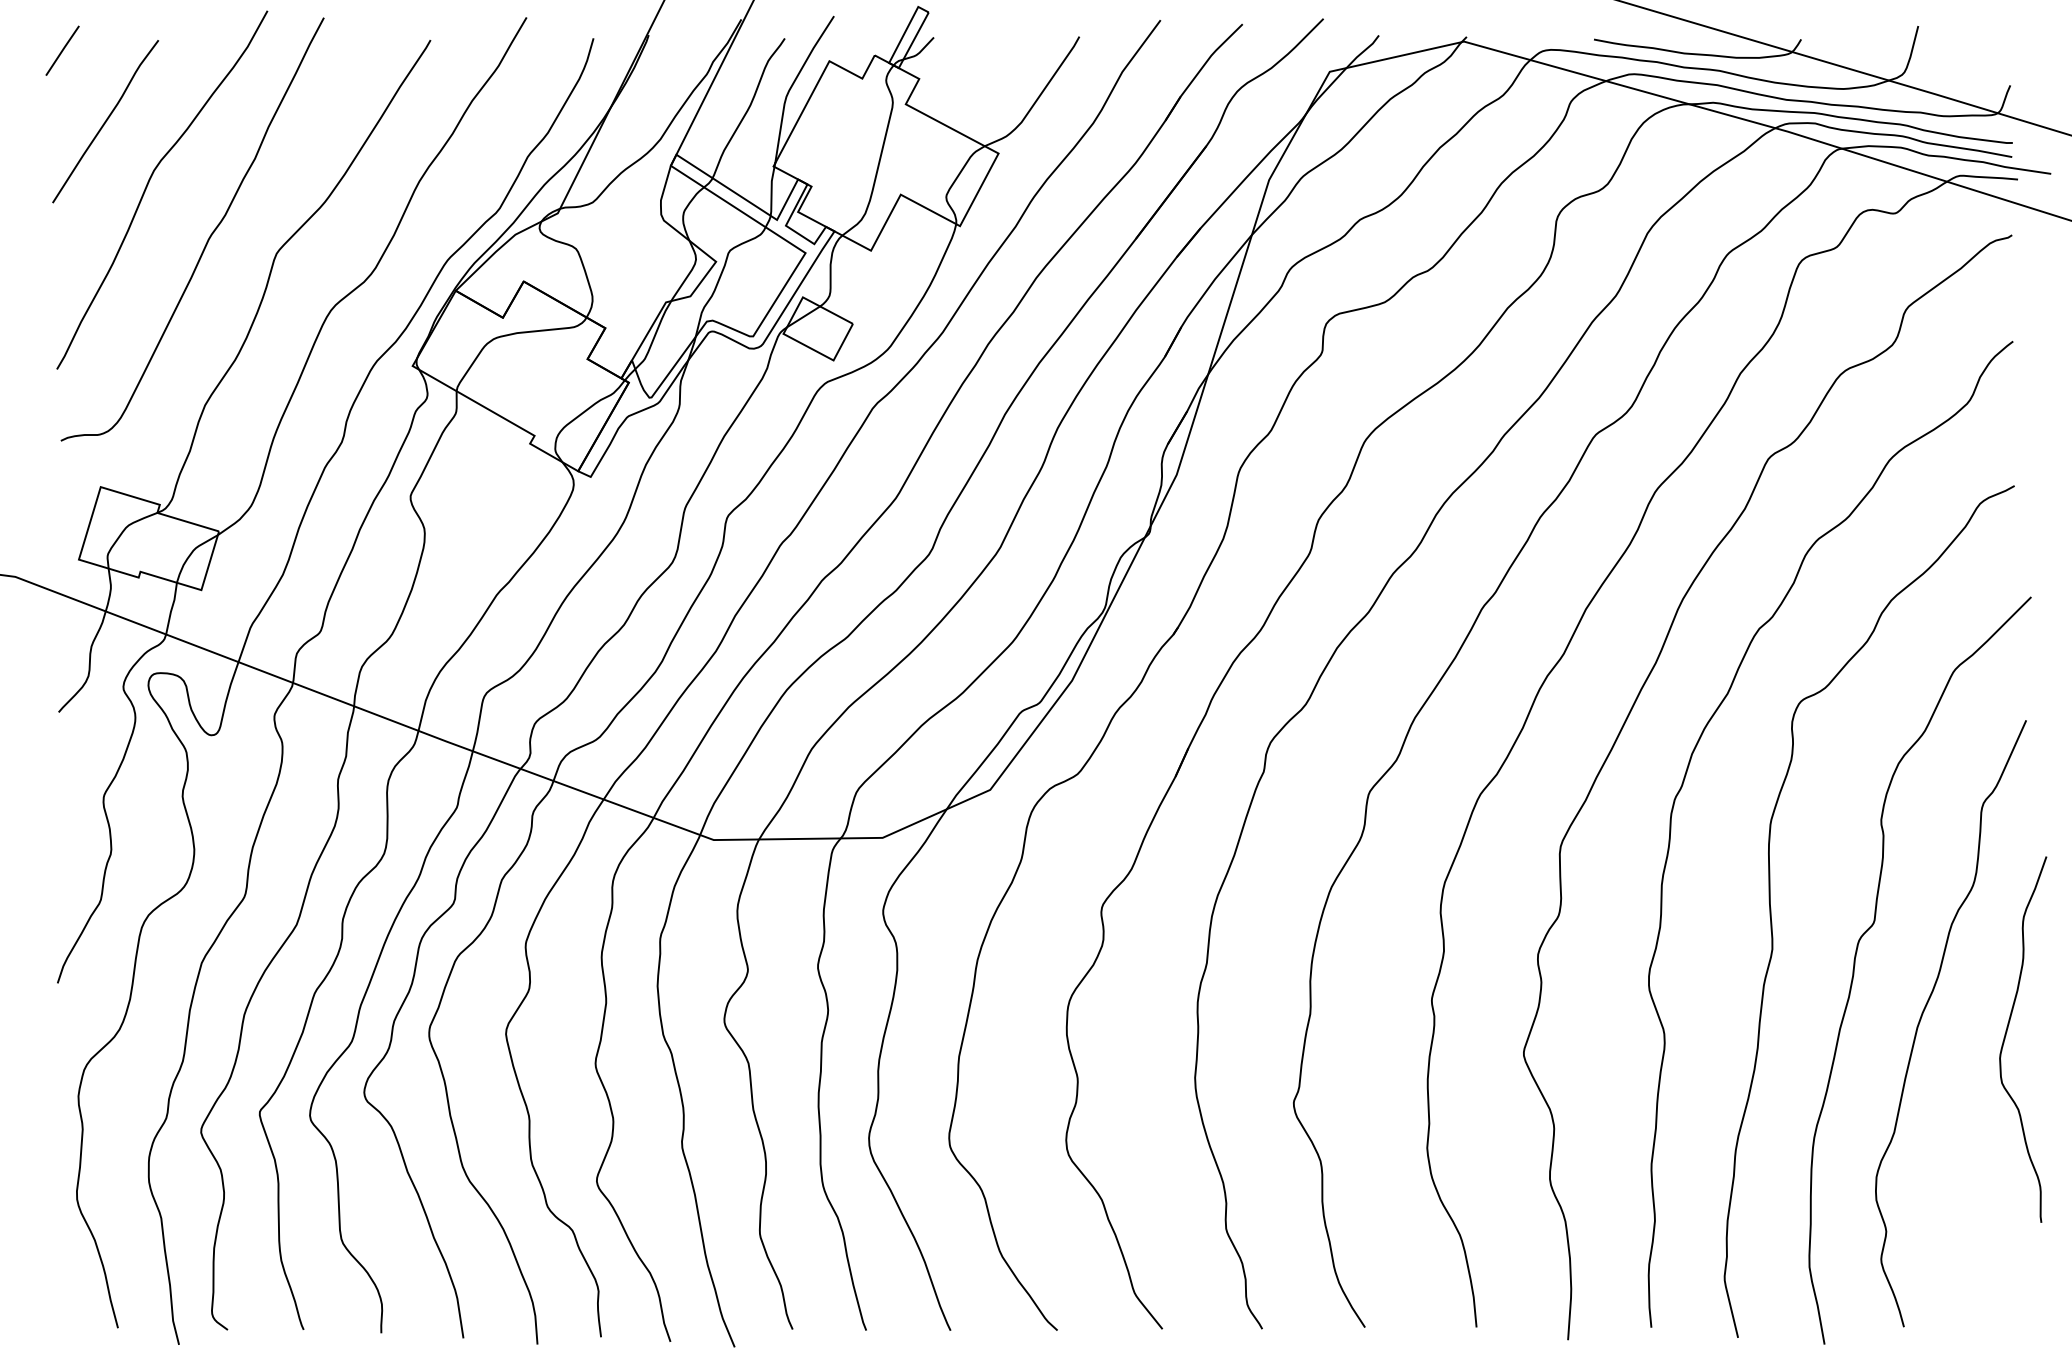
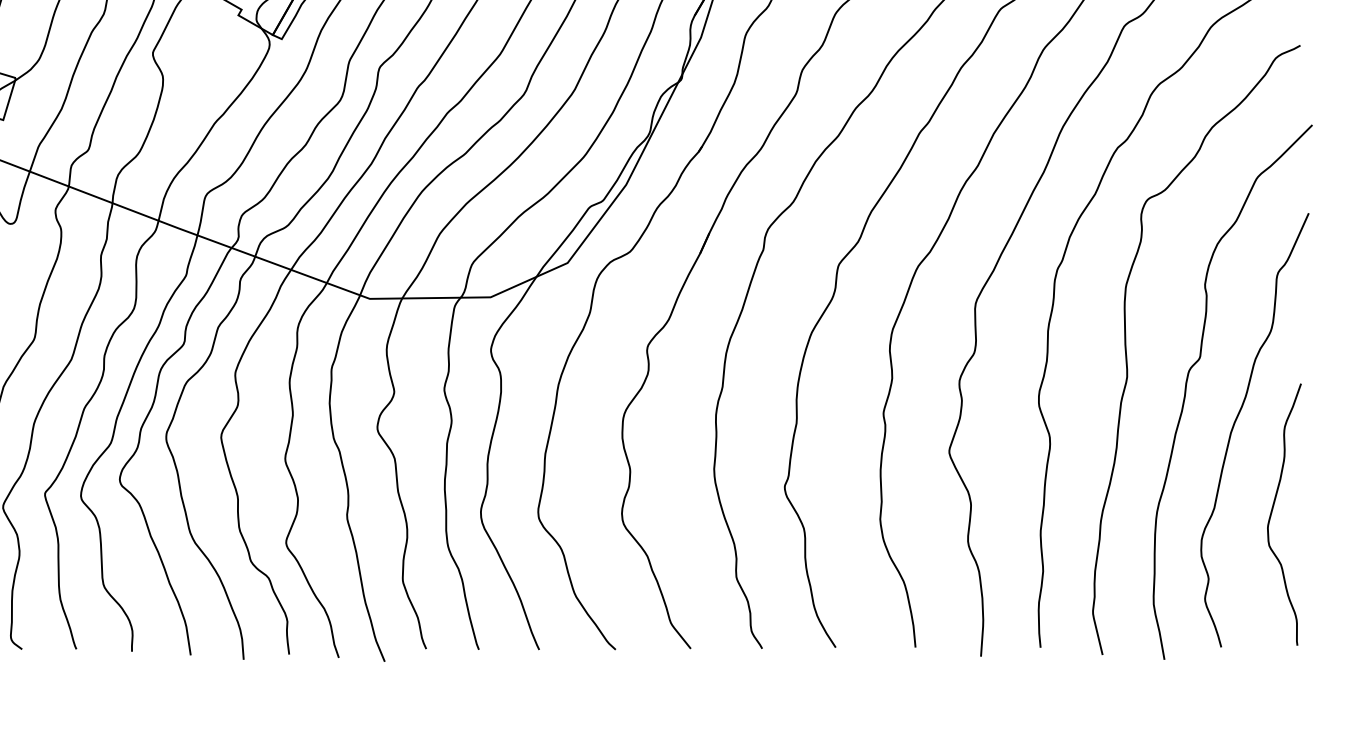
curve: (2007, 1032) -> (1273, 509), moved

